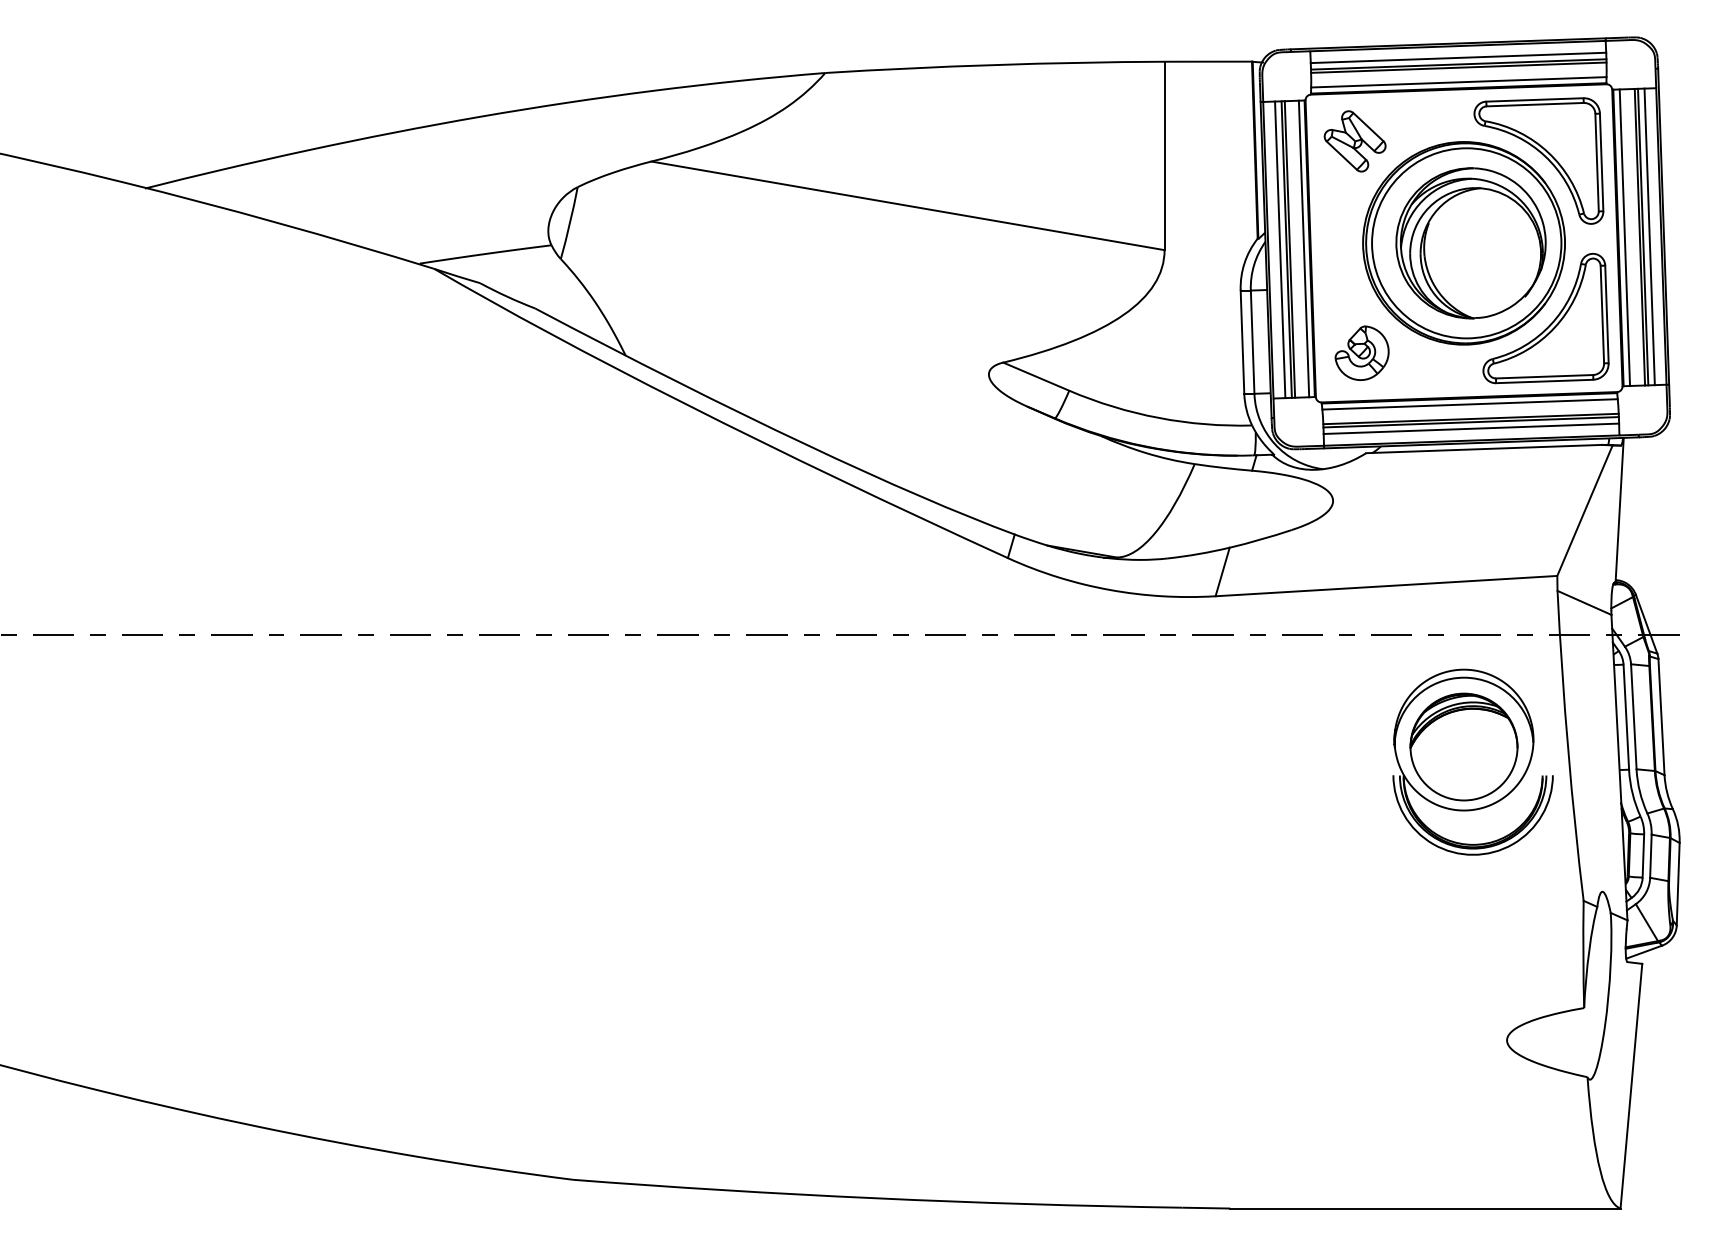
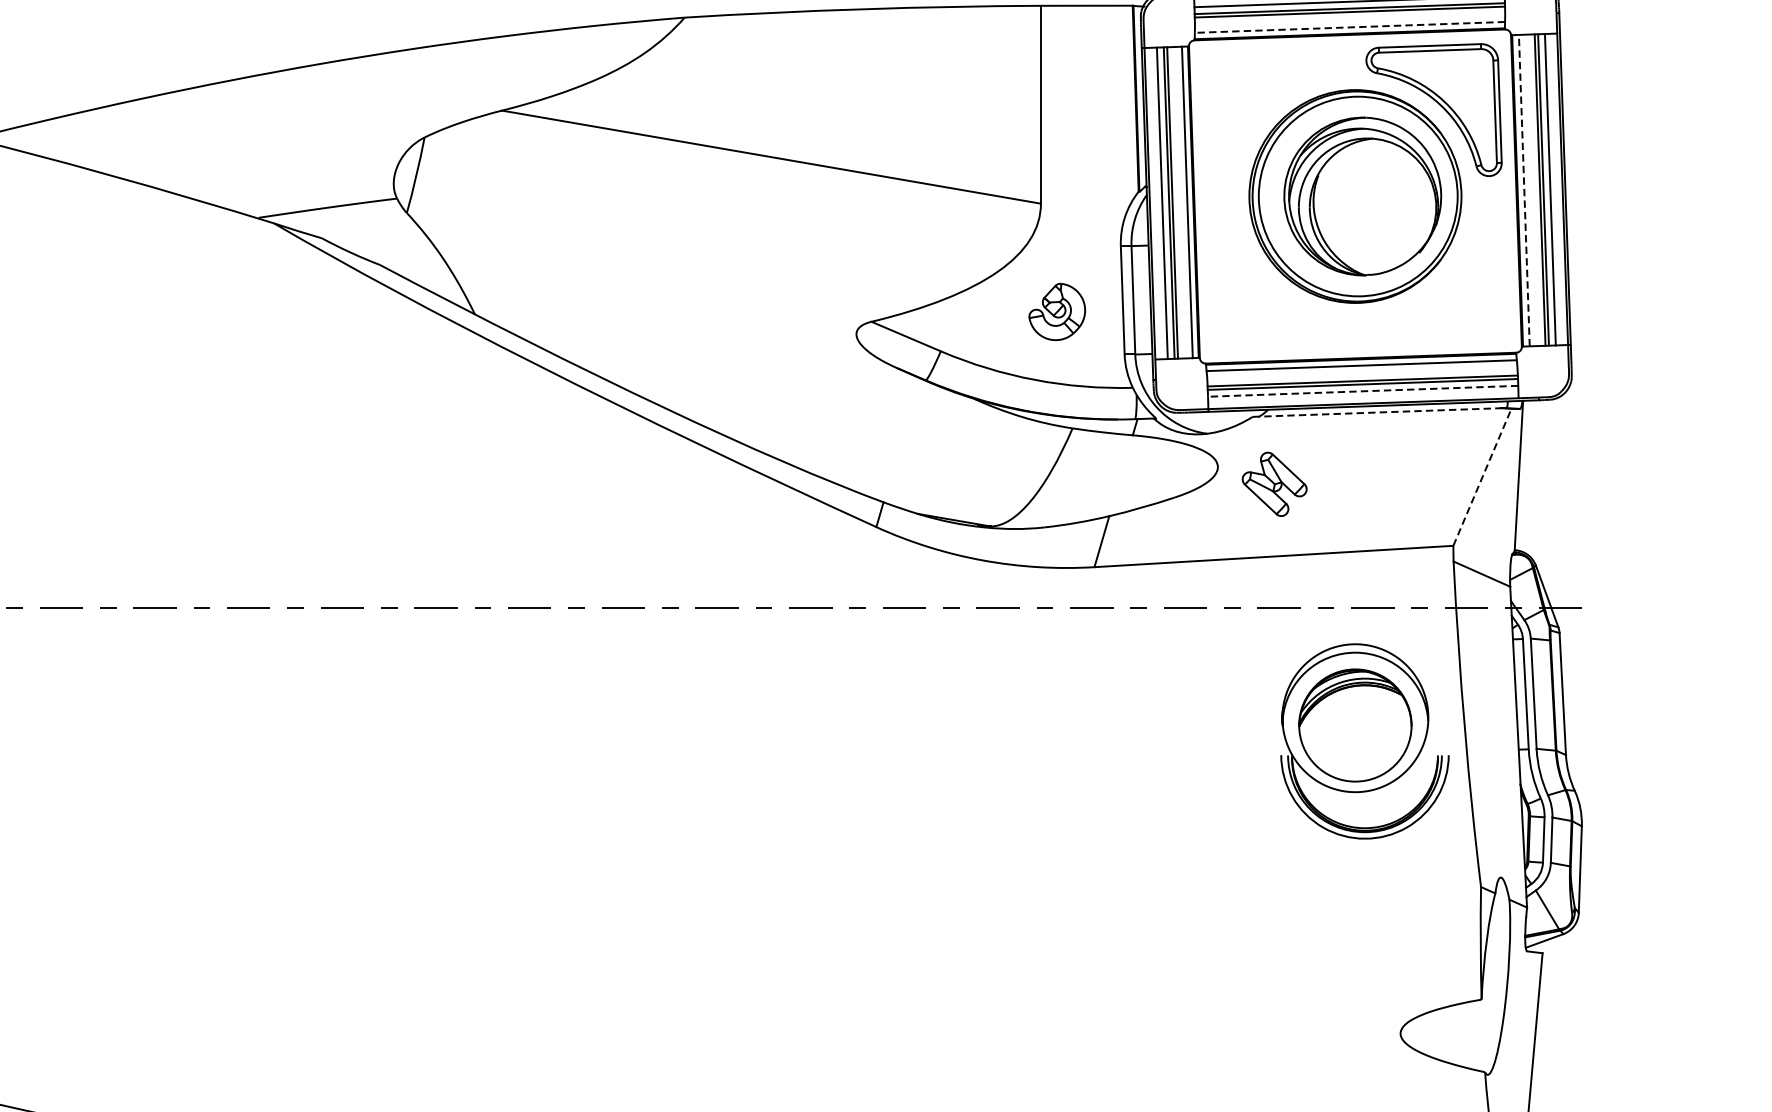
line: (1458, 82) -> (1349, 27), solid -> dashed
part: (1354, 141) -> (1273, 484), moved
line: (1624, 237) -> (1523, 190), solid -> dashed
part: (1550, 323) -> (1446, 280), removed
part: (1361, 352) -> (1056, 311), moved
line: (1471, 428) -> (1363, 390), solid -> dashed
line: (1484, 449) -> (1376, 413), solid -> dashed
line: (1584, 510) -> (1481, 477), solid -> dashed

